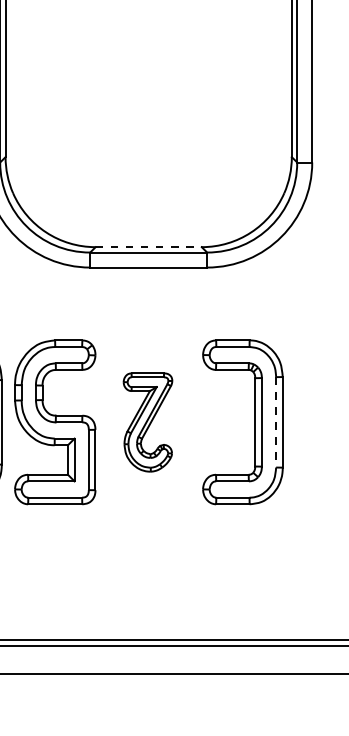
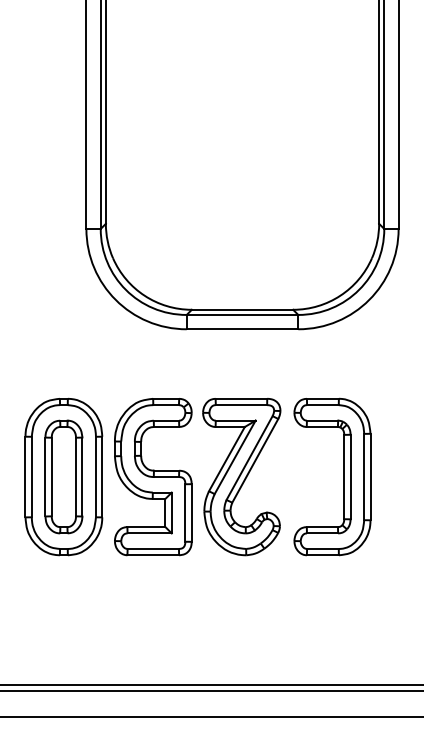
line: (148, 246) -> (242, 309), dashed -> solid
part: (147, 422) -> (241, 477), size x1.67
line: (276, 422) -> (364, 477), dashed -> solid

